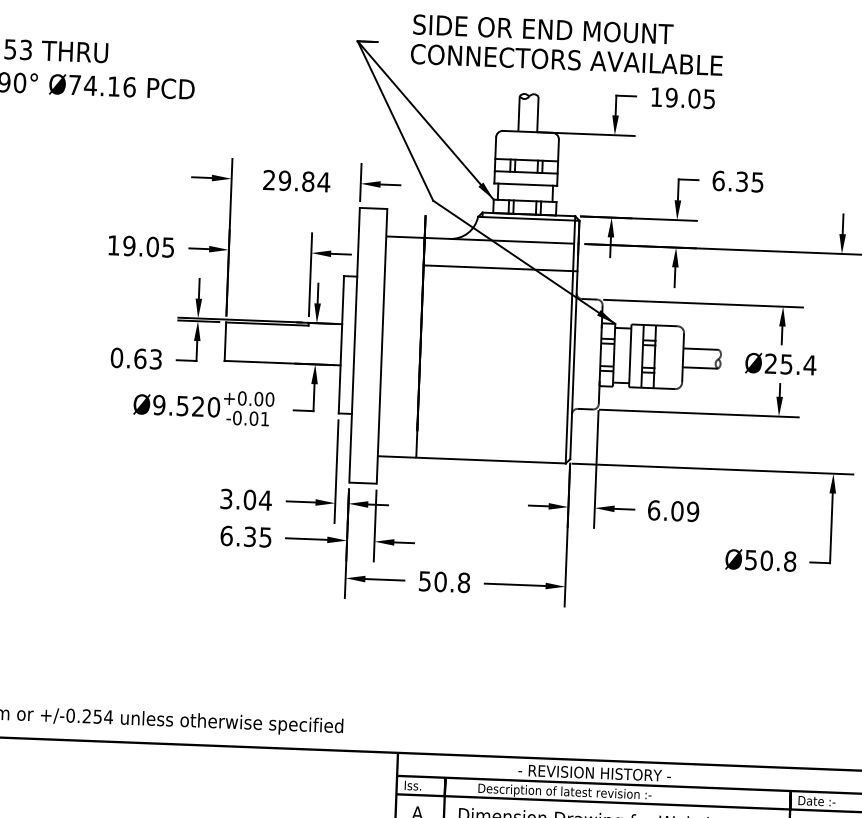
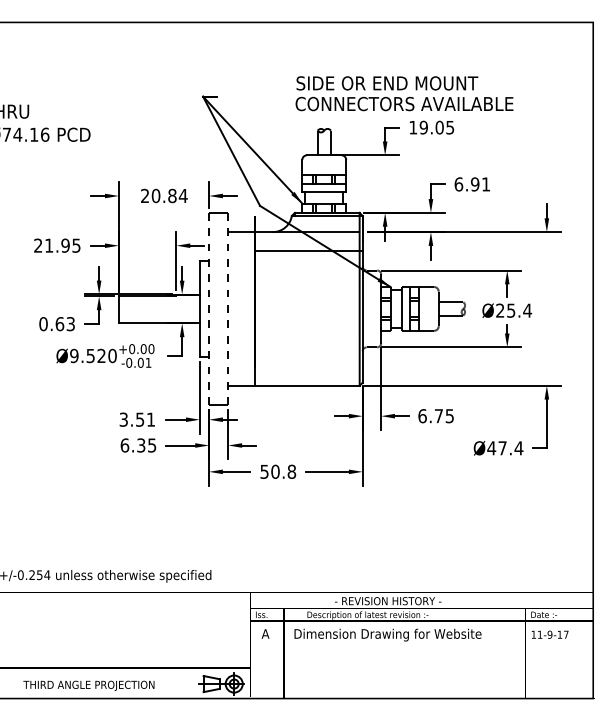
text: (567, 44) -> (404, 93), moved
text: (284, 181) -> (155, 196), 29.84 -> 20.84
text: (749, 182) -> (480, 184), 6.35 -> 6.91
text: (132, 245) -> (51, 245), 19.05 -> 21.95
line: (355, 346) -> (209, 309), solid -> dashed
line: (382, 347) -> (228, 309), solid -> dashed
text: (257, 499) -> (145, 419), 3.04 -> 3.51
text: (685, 512) -> (444, 416), 6.09 -> 6.75
text: (770, 561) -> (505, 448), Ø50.8 -> Ø47.4

